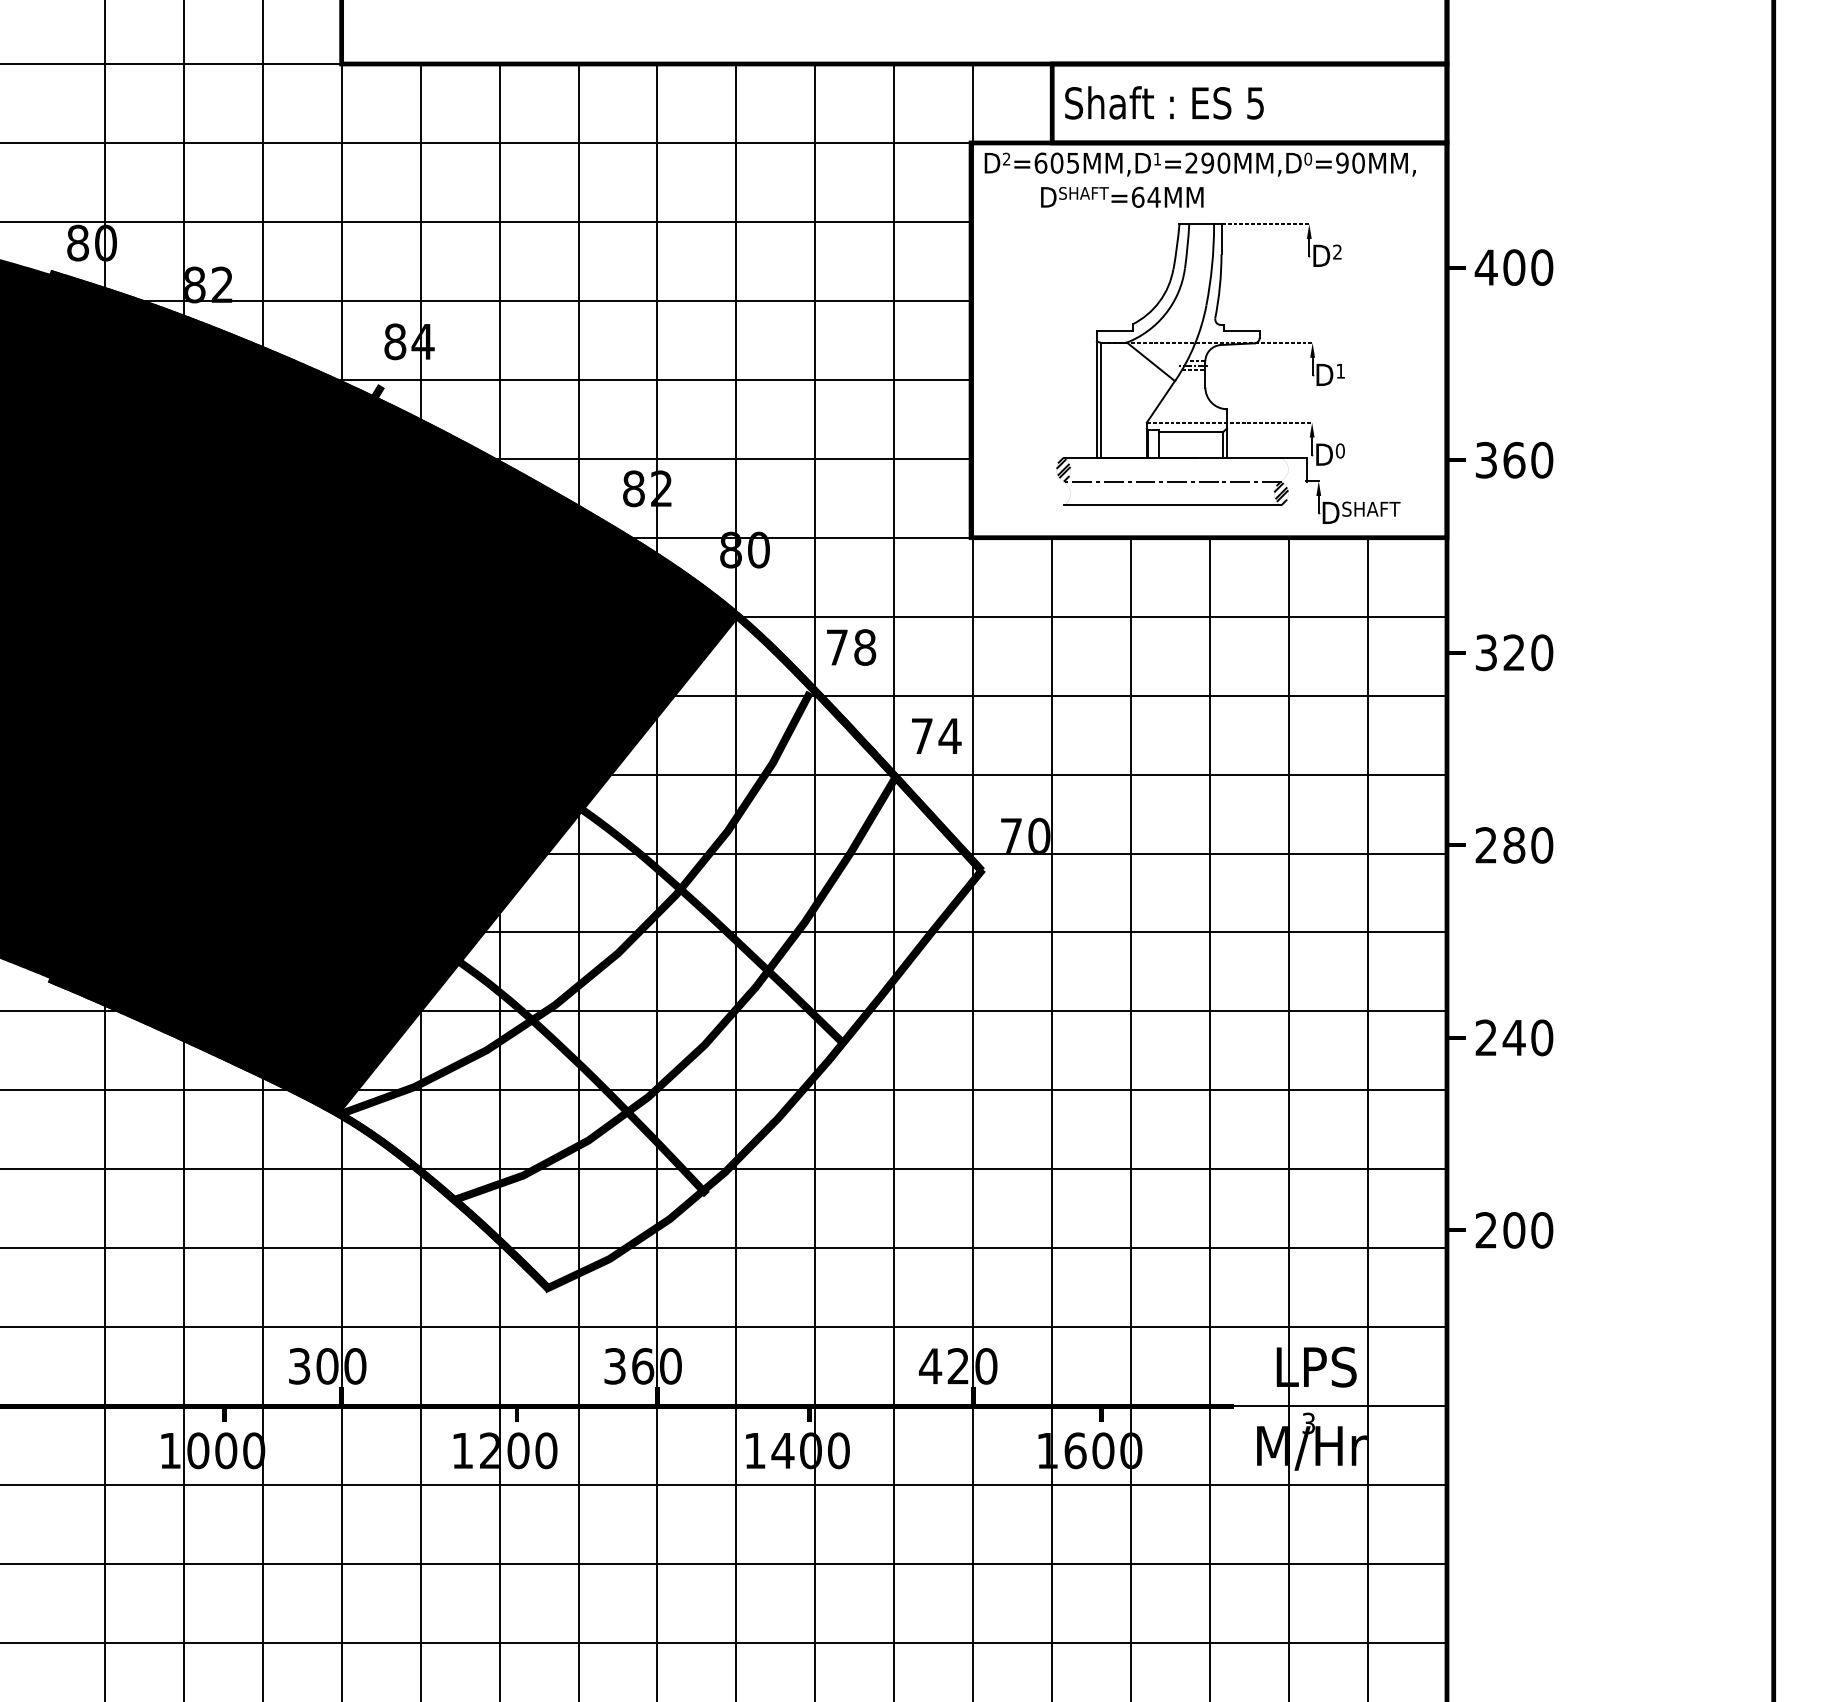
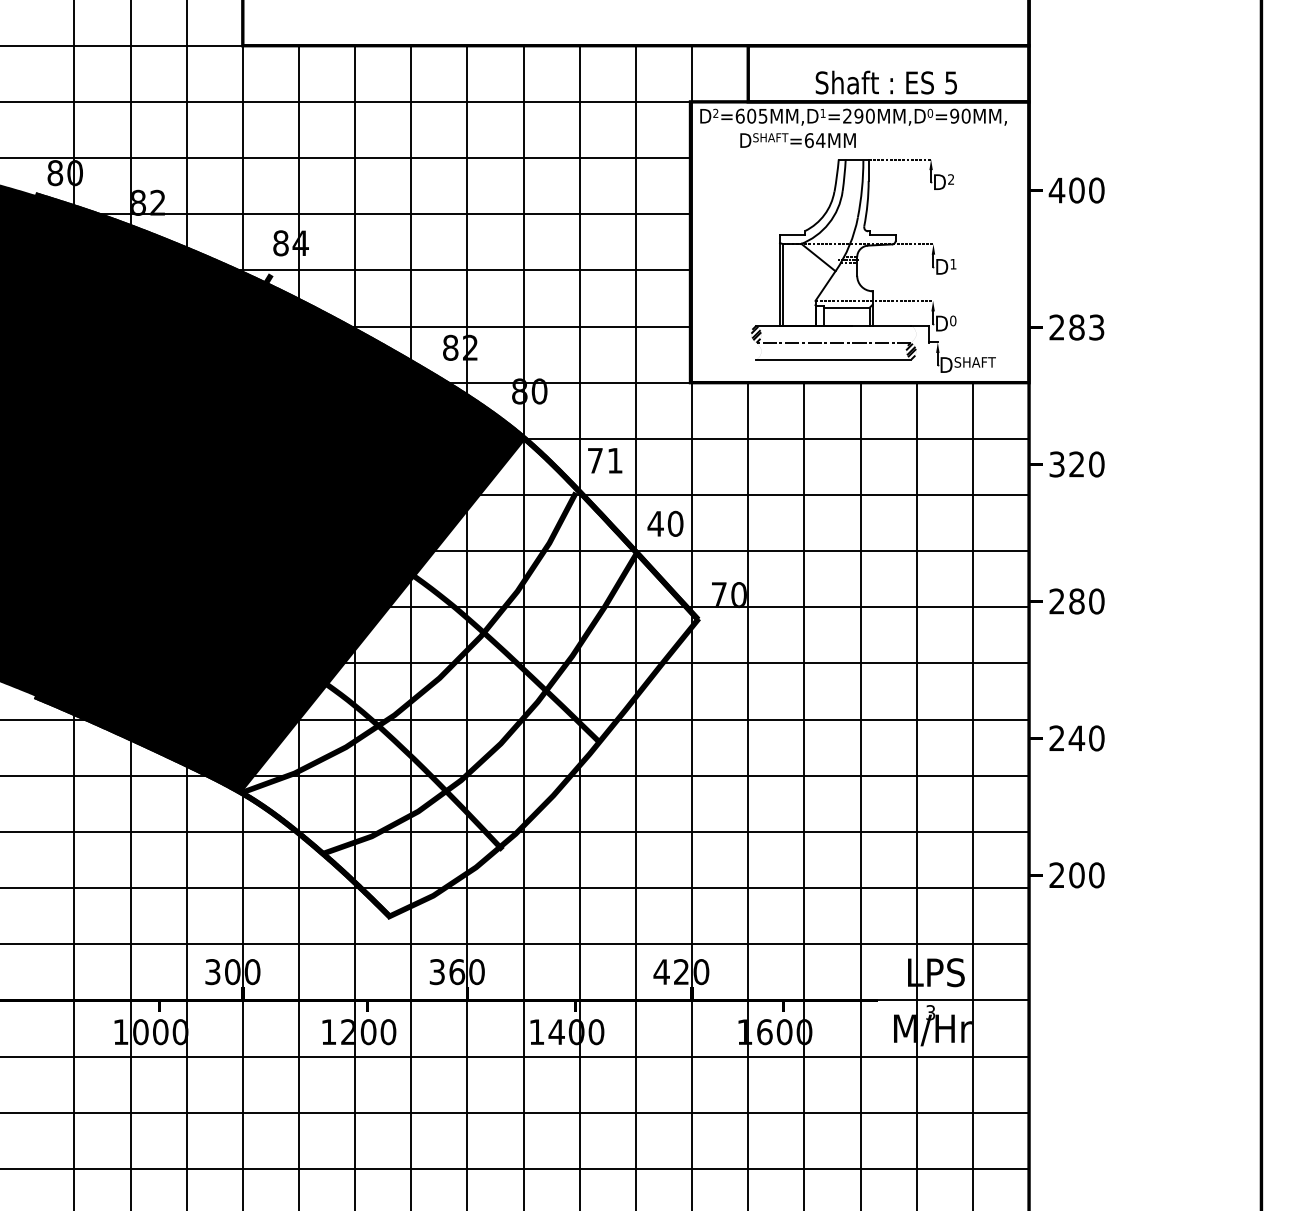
text: (1164, 102) -> (886, 82), moved
text: (1514, 459) -> (1077, 327), 360 -> 283
text: (865, 647) -> (615, 460), 78 -> 71
text: (935, 736) -> (665, 524), 74 -> 40

